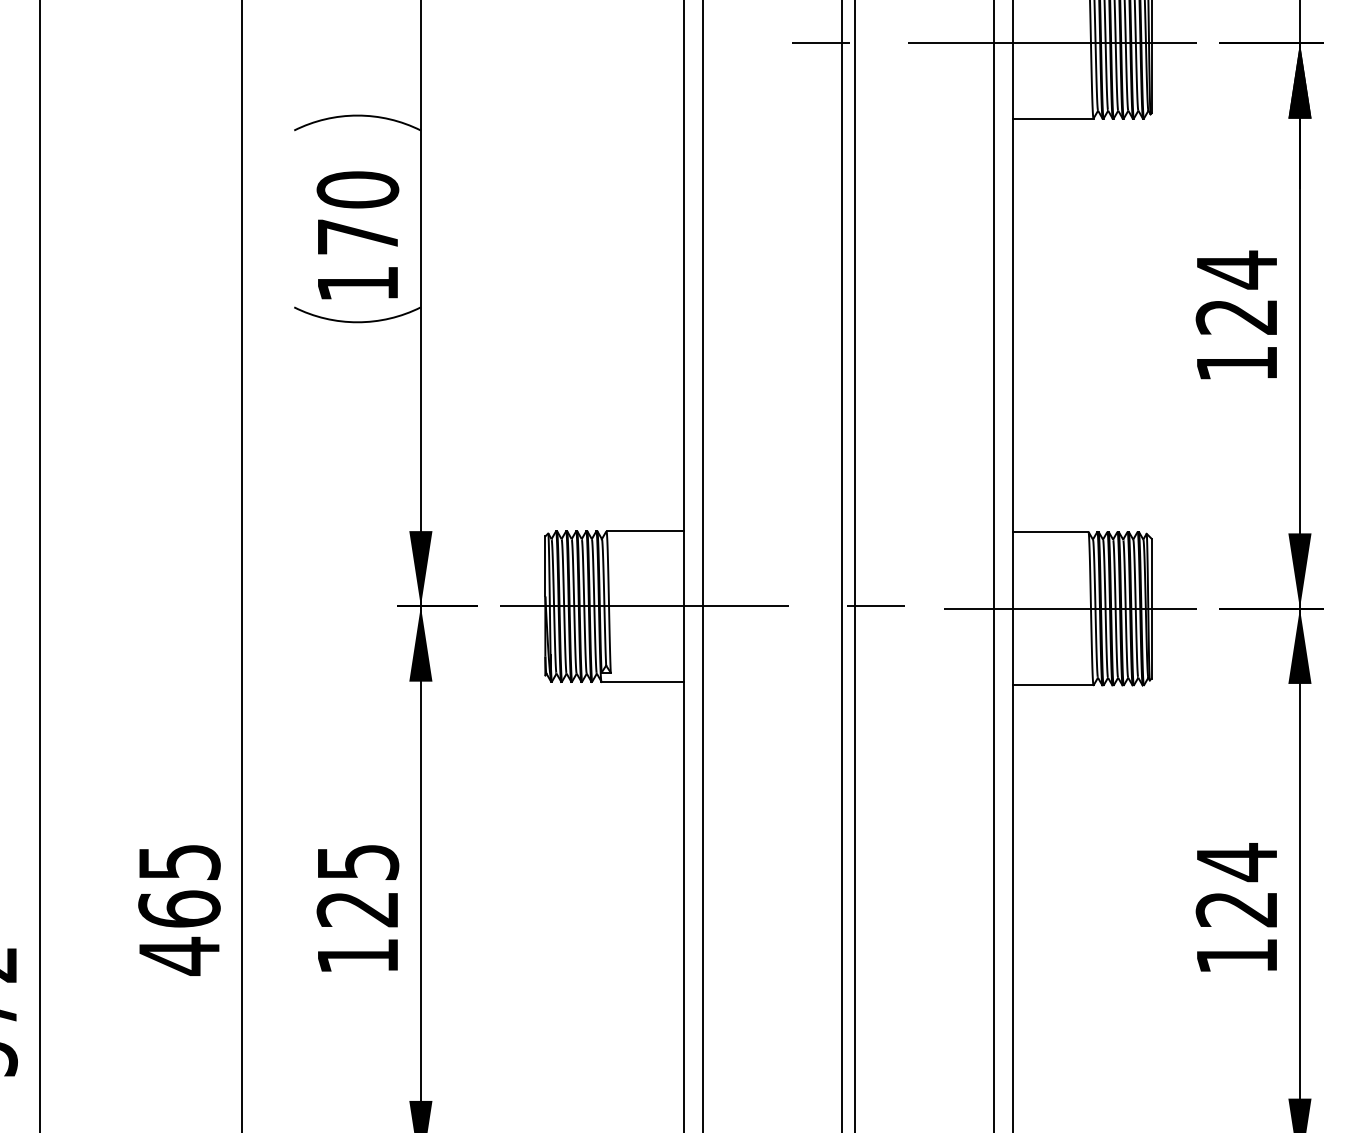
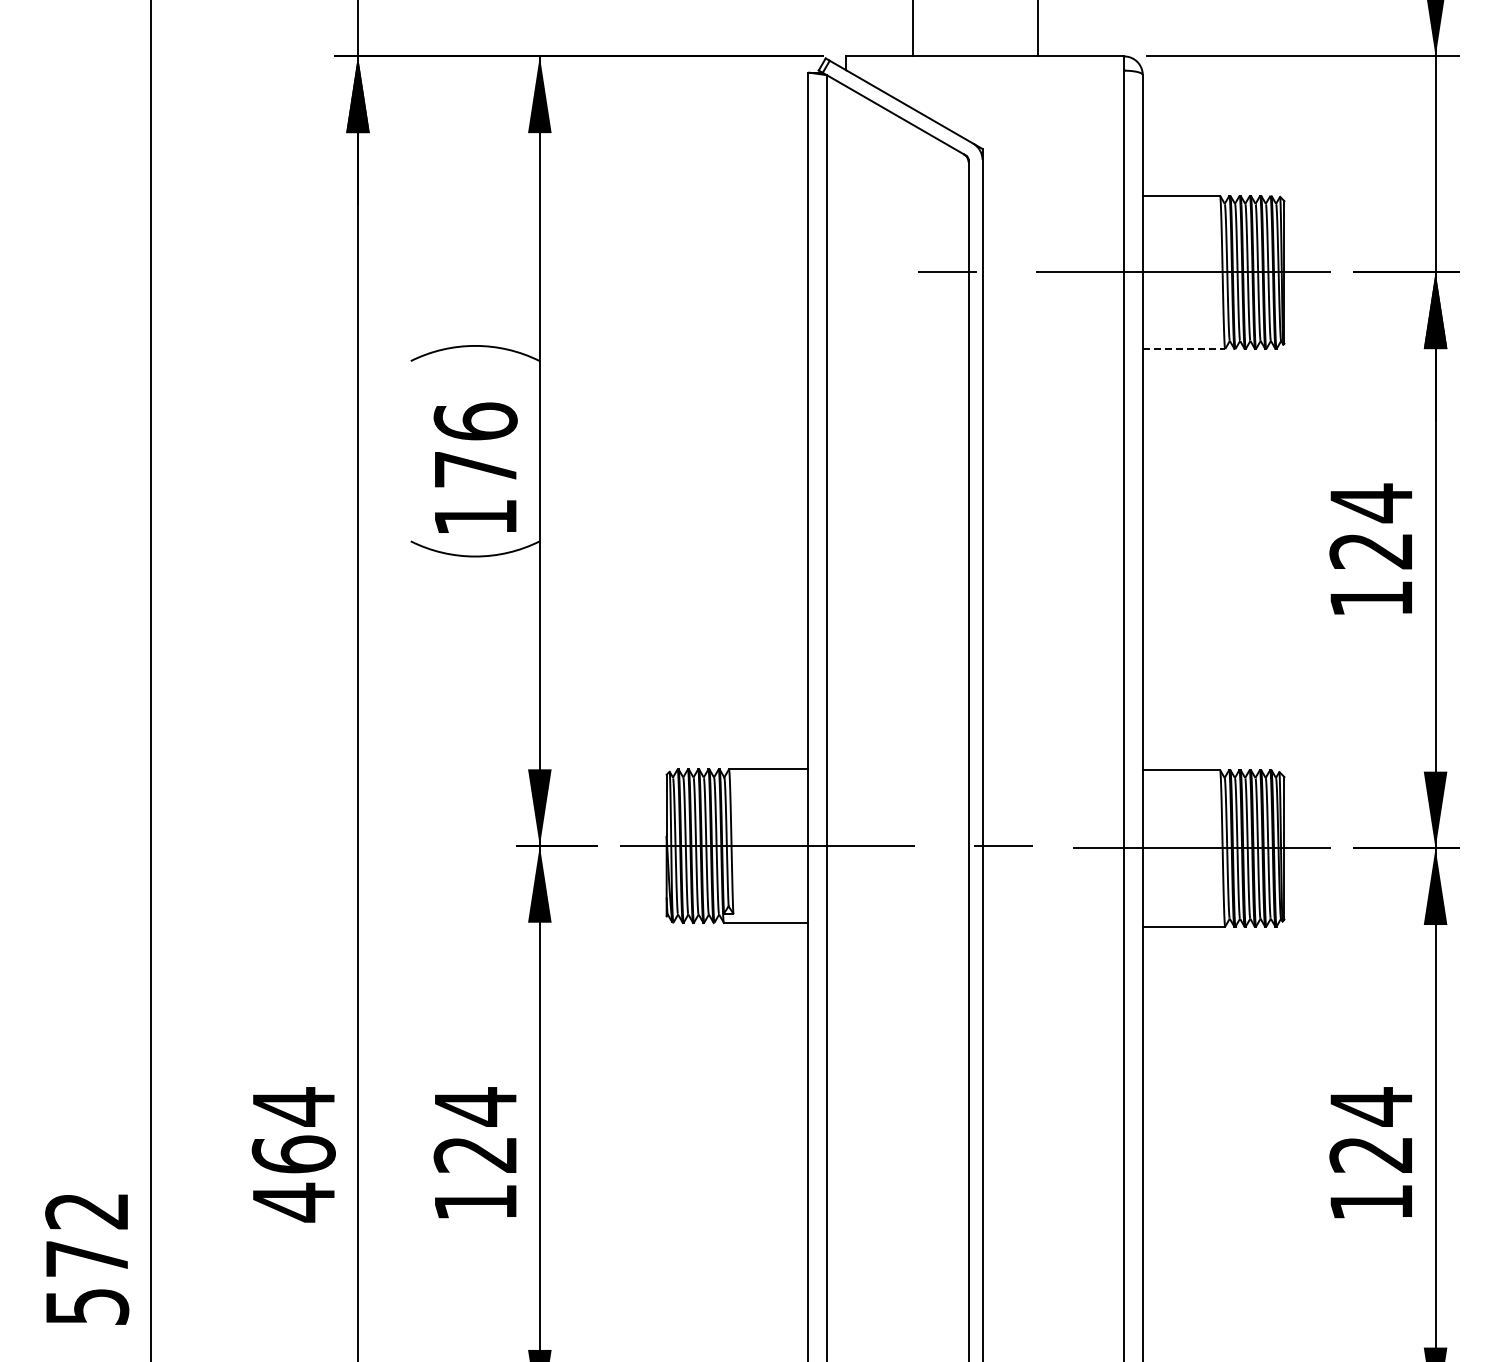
line: (1053, 119) -> (1184, 349), solid -> dashed
text: (357, 189) -> (475, 421), 170 -> 176
text: (180, 862) -> (294, 1106), 465 -> 464
text: (358, 862) -> (476, 1106), 125 -> 124

